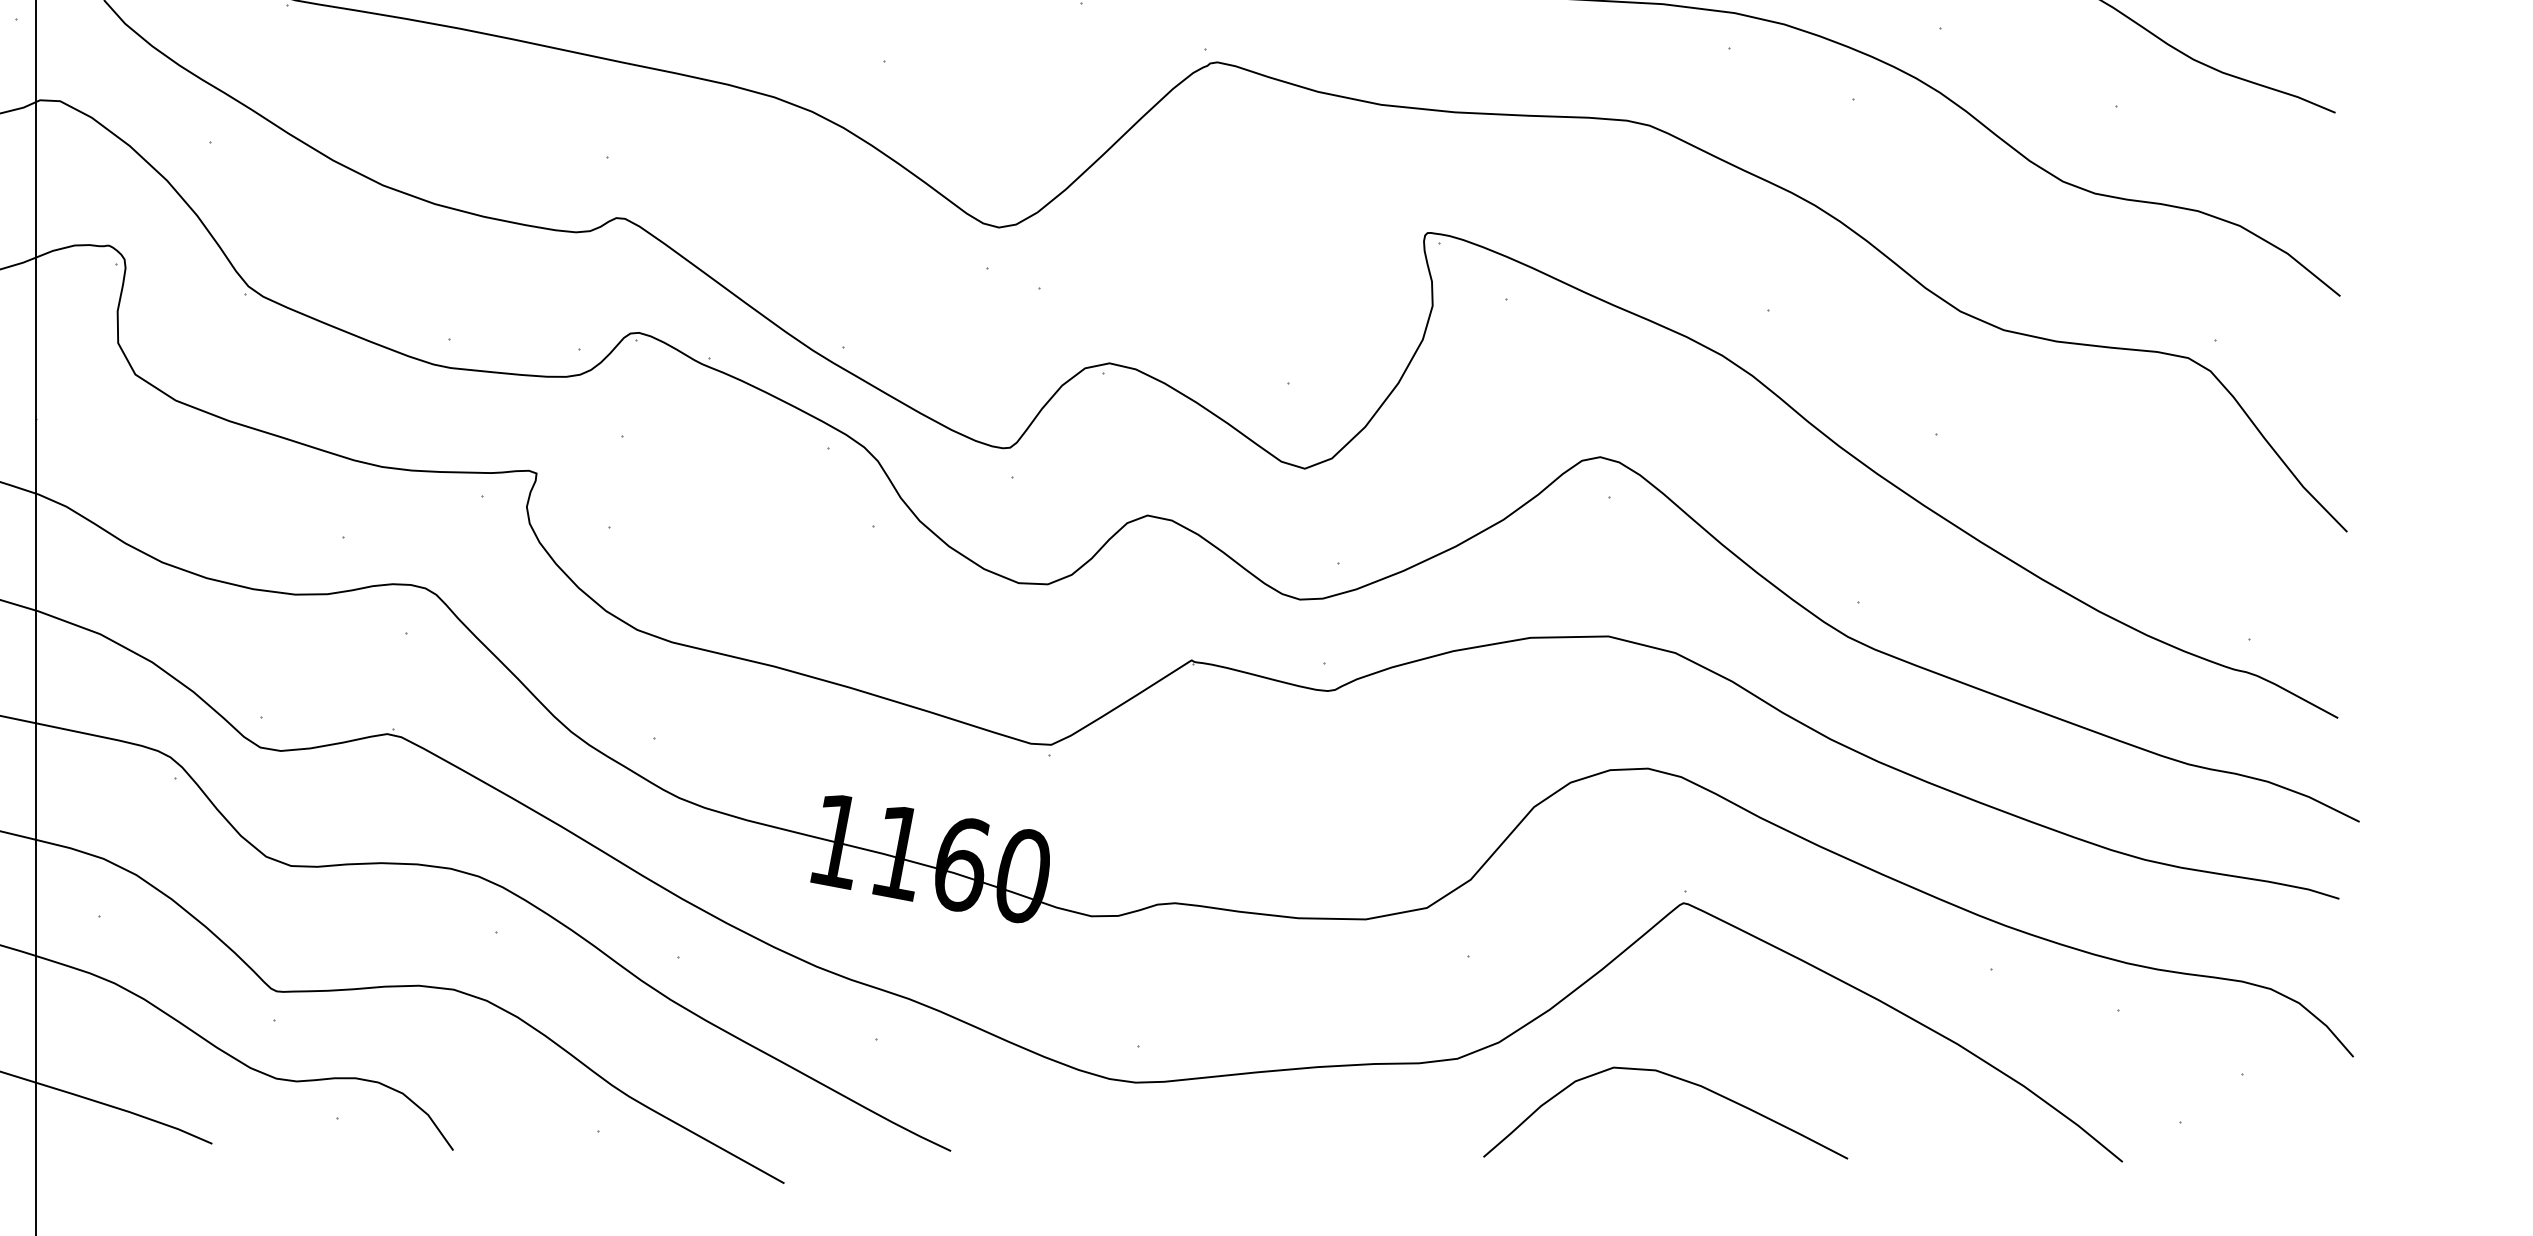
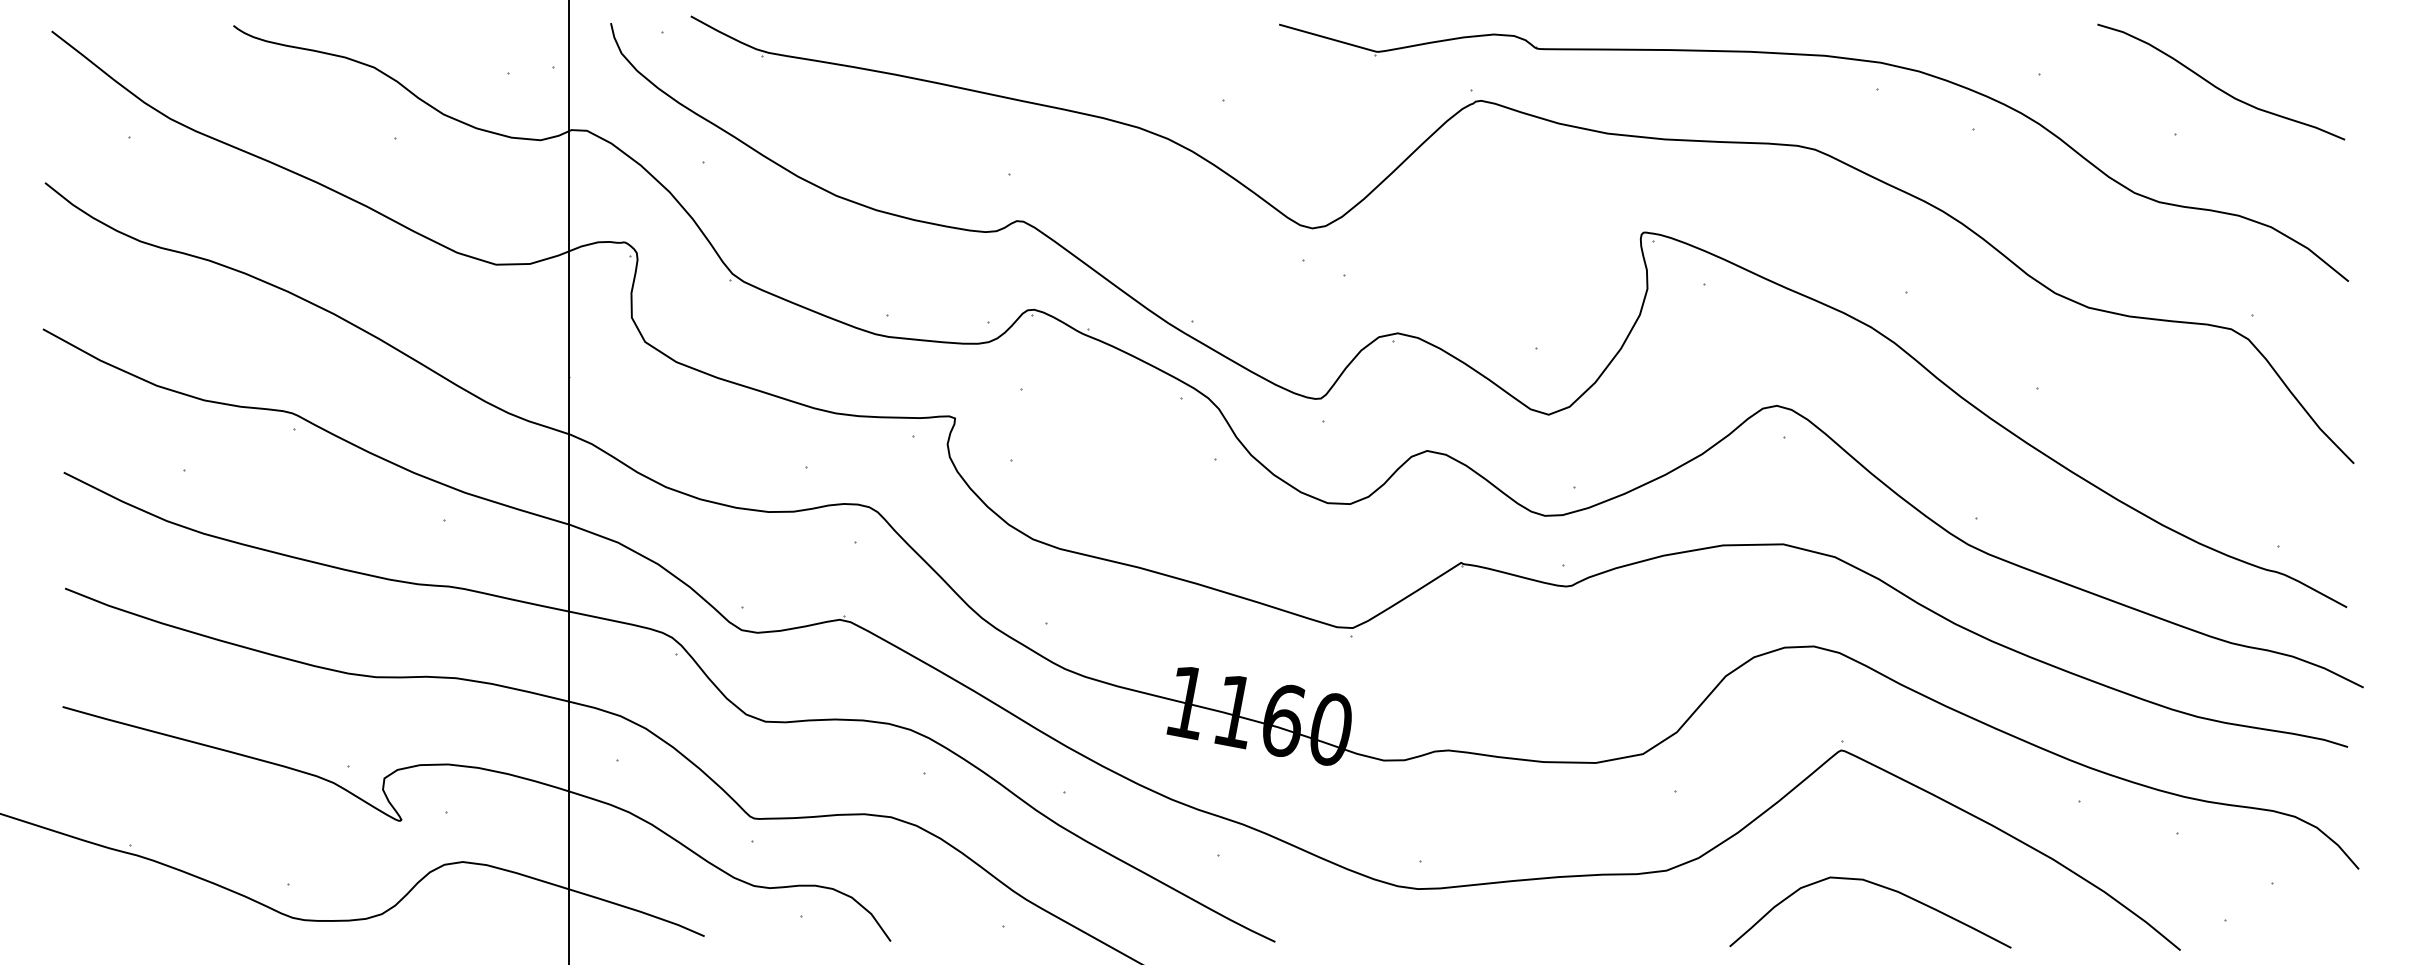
curve: (1679, 1080) -> (1881, 887), moved

